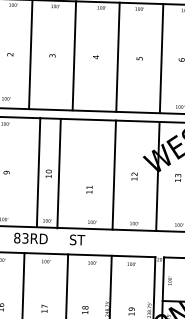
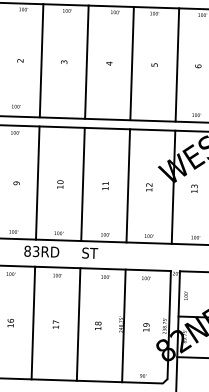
line: (38, 171) -> (37, 182), moved
line: (58, 173) -> (82, 184), moved
text: (89, 189) -> (105, 185), moved

